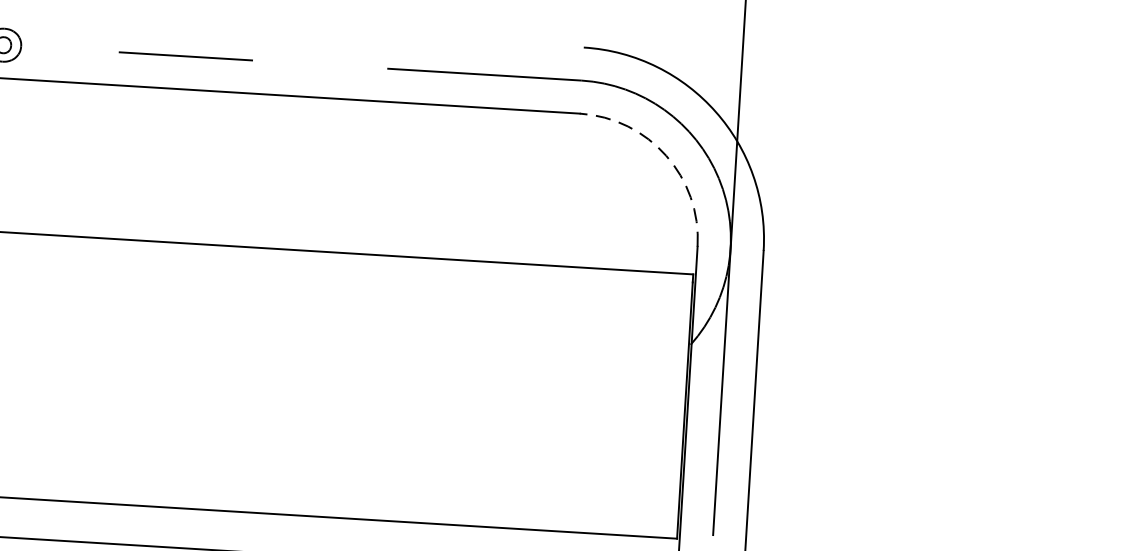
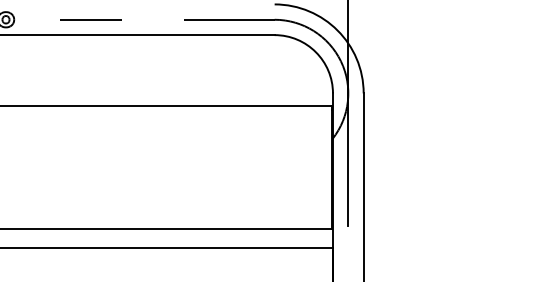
arc: (665, 156) -> (315, 52), dashed -> solid

